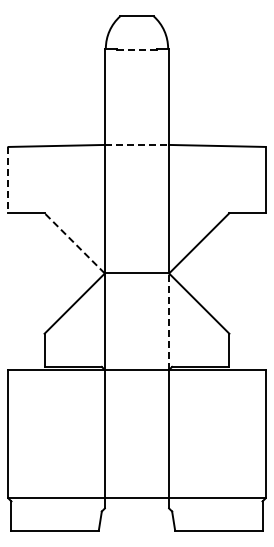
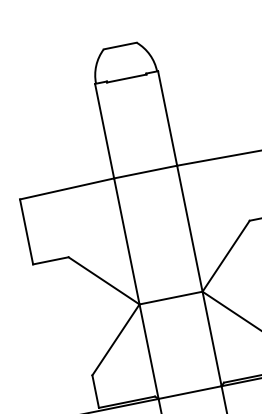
line: (137, 49) -> (127, 78), dashed -> solid
line: (137, 144) -> (146, 171), dashed -> solid
line: (8, 180) -> (26, 232), dashed -> solid
line: (74, 243) -> (103, 281), dashed -> solid
line: (169, 321) -> (212, 338), dashed -> solid

